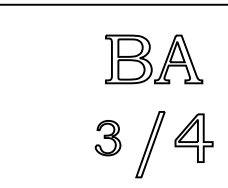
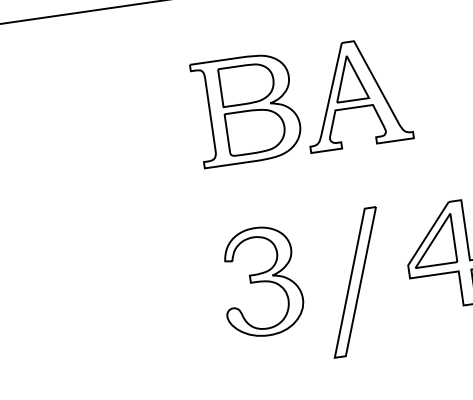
part: (154, 59) -> (302, 101), moved
part: (107, 137) -> (259, 280), size x1.43

